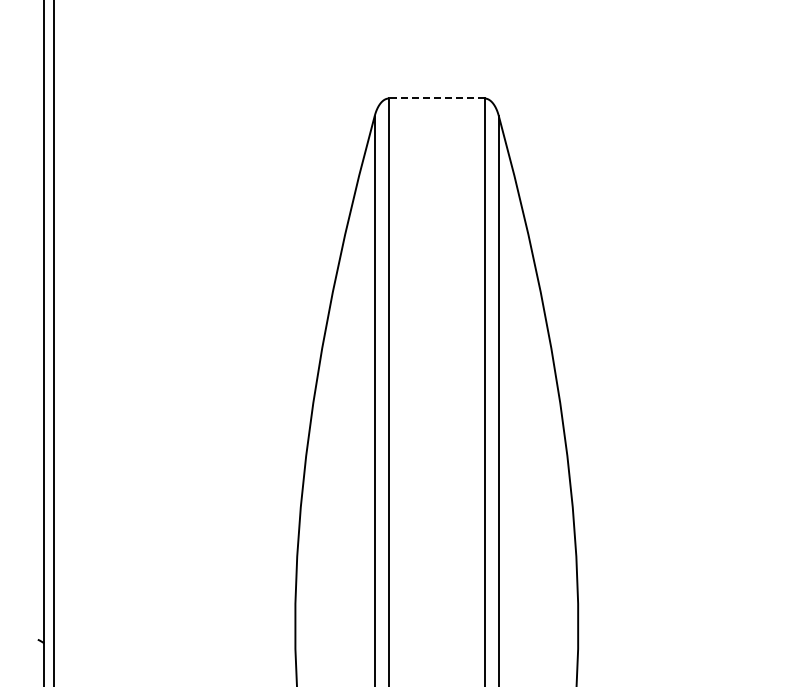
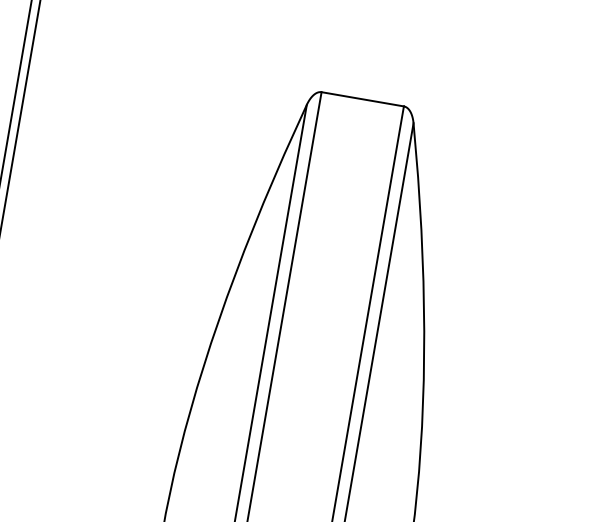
line: (436, 98) -> (362, 99), dashed -> solid

